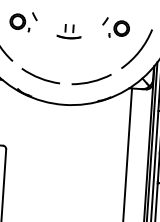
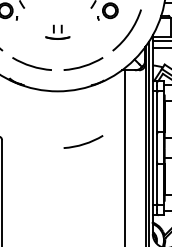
part: (69, 30) -> (57, 31), moved
arc: (86, 158) -> (83, 143), added

